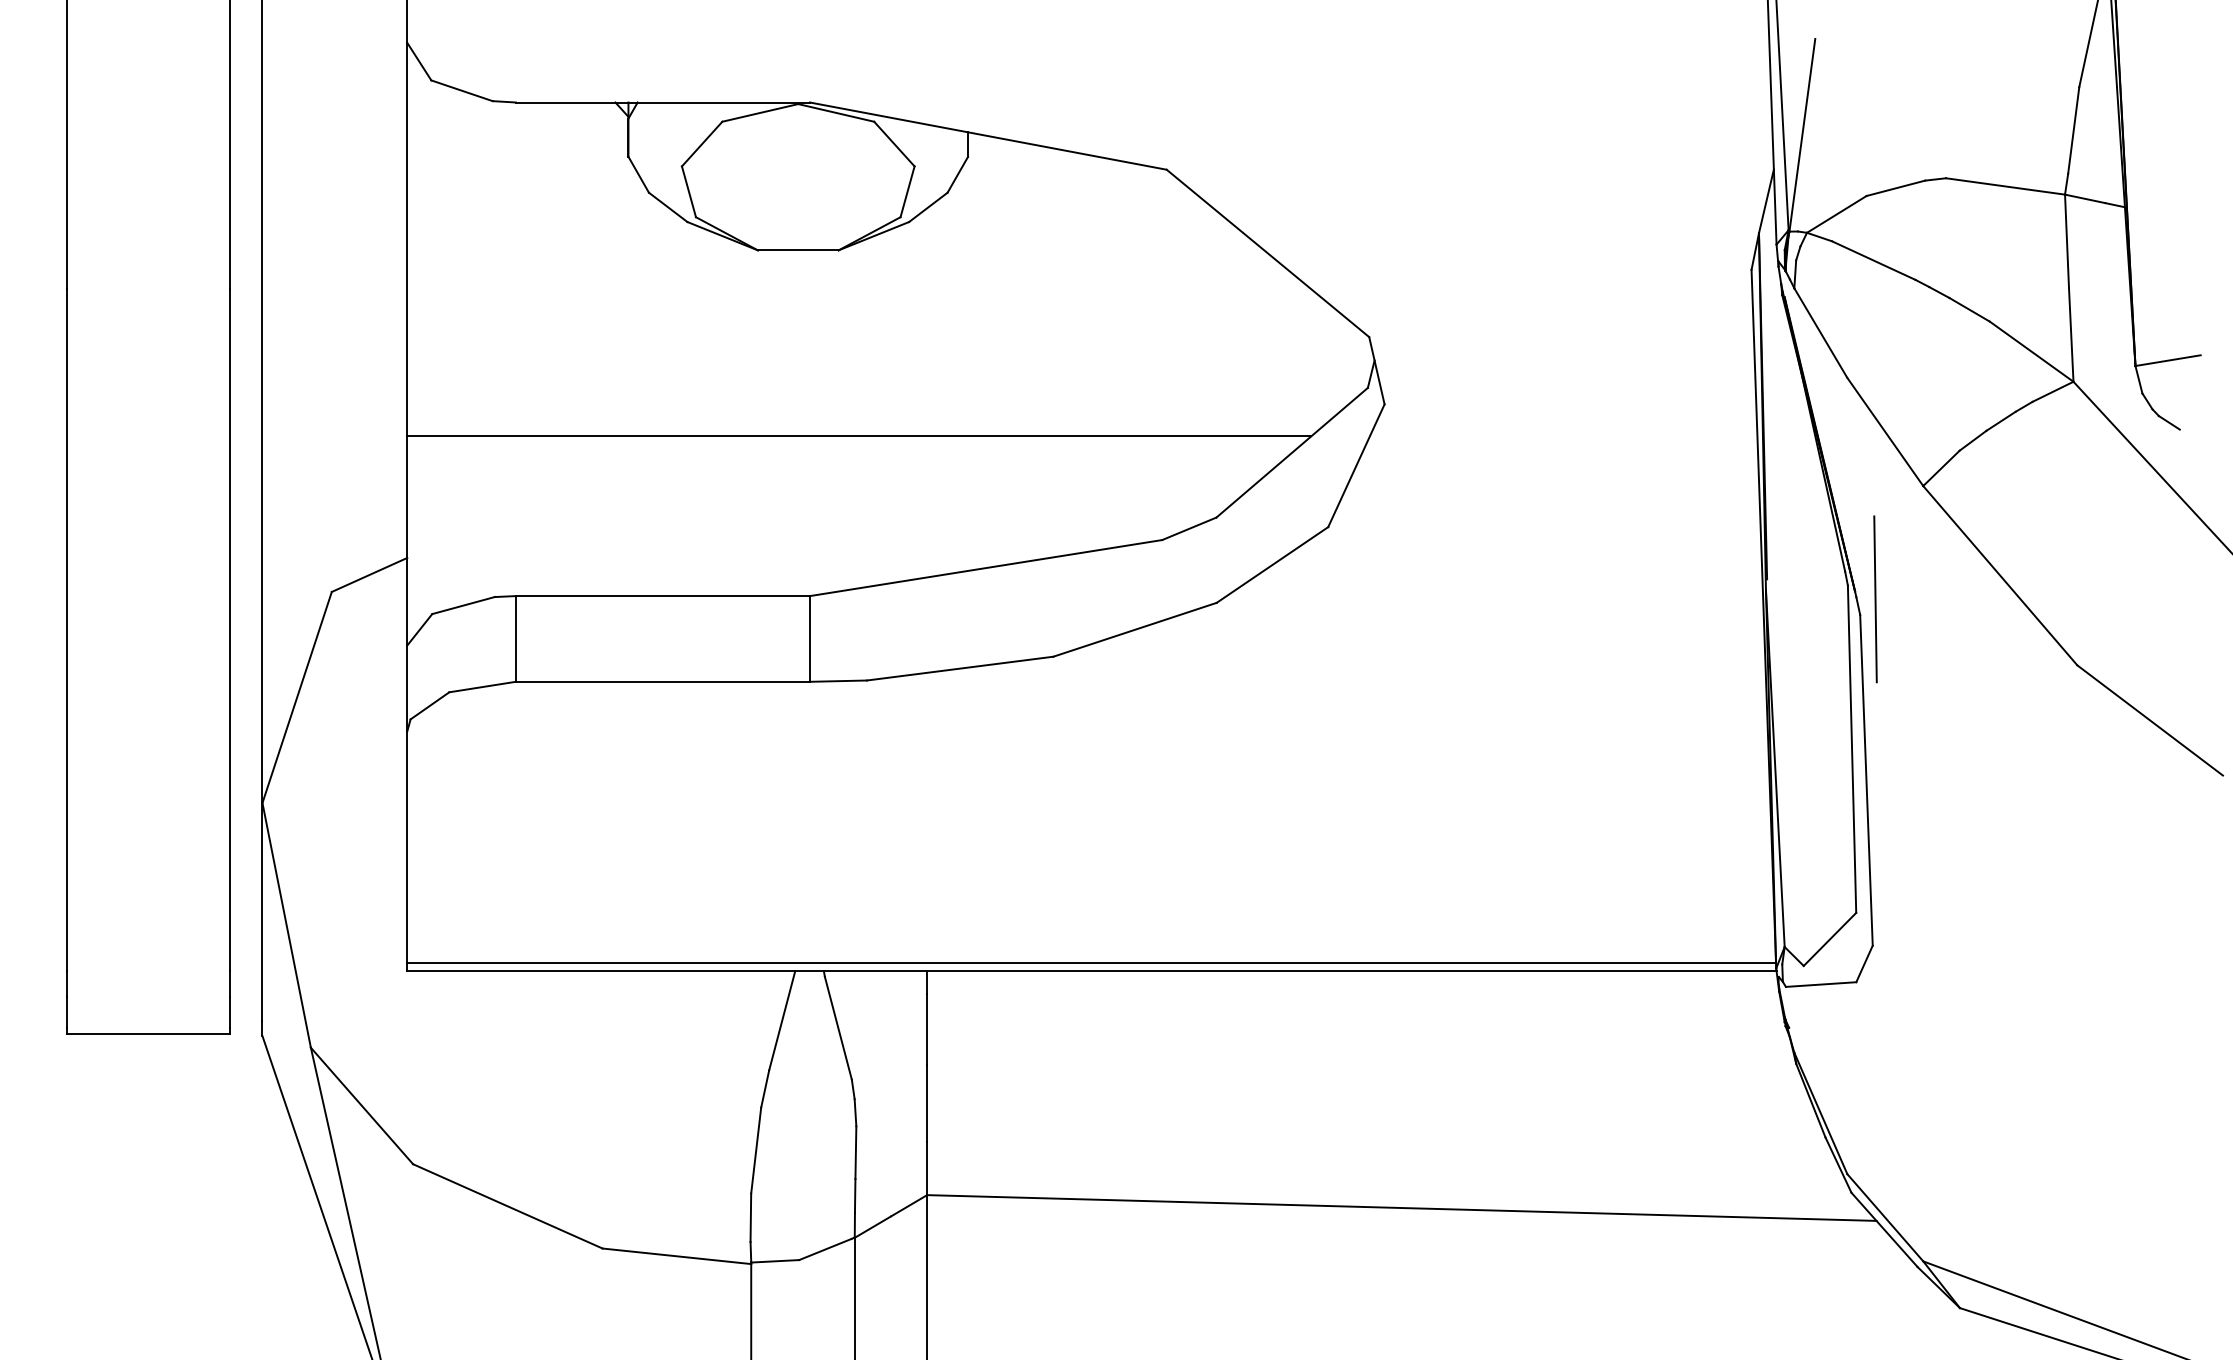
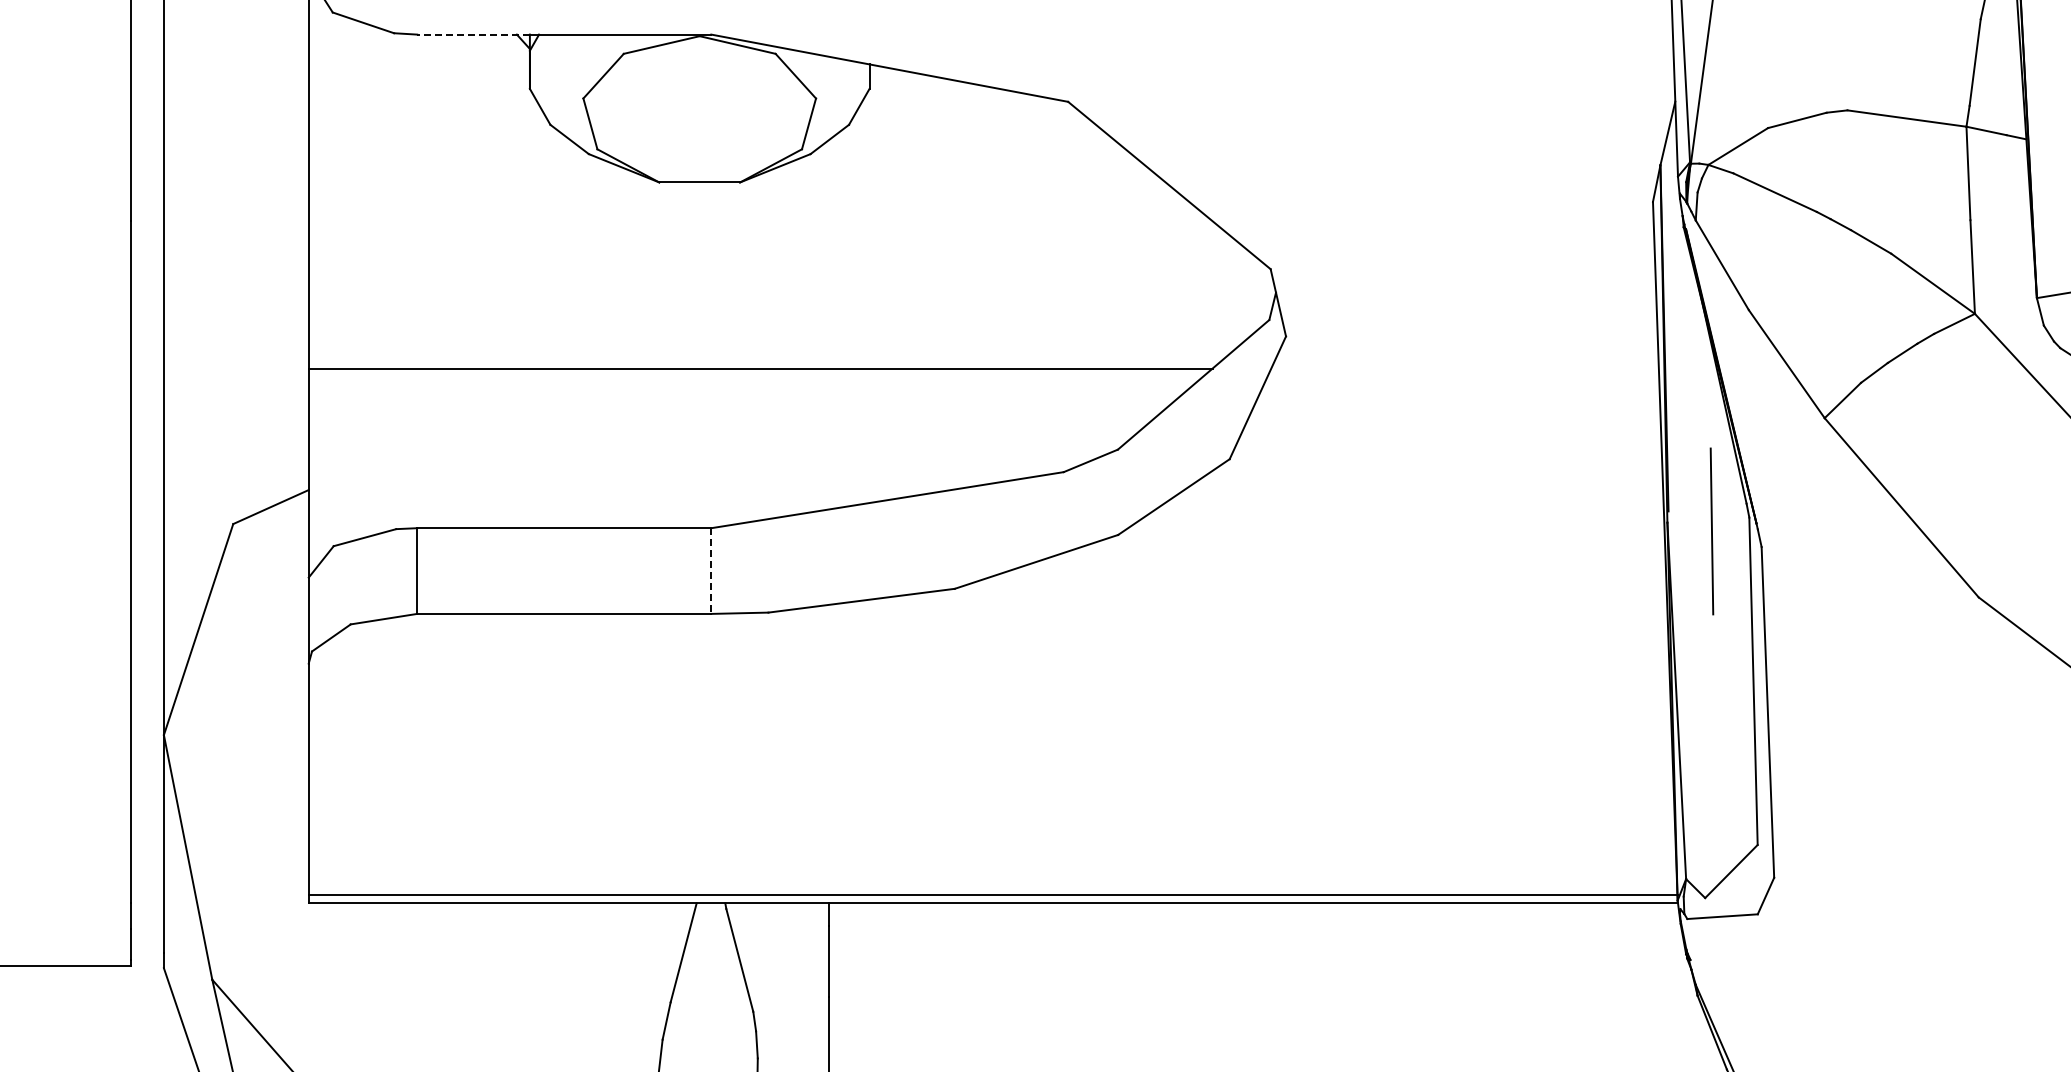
line: (571, 102) -> (472, 34), solid -> dashed
line: (1875, 599) -> (1711, 531), moved
line: (809, 638) -> (710, 570), solid -> dashed

